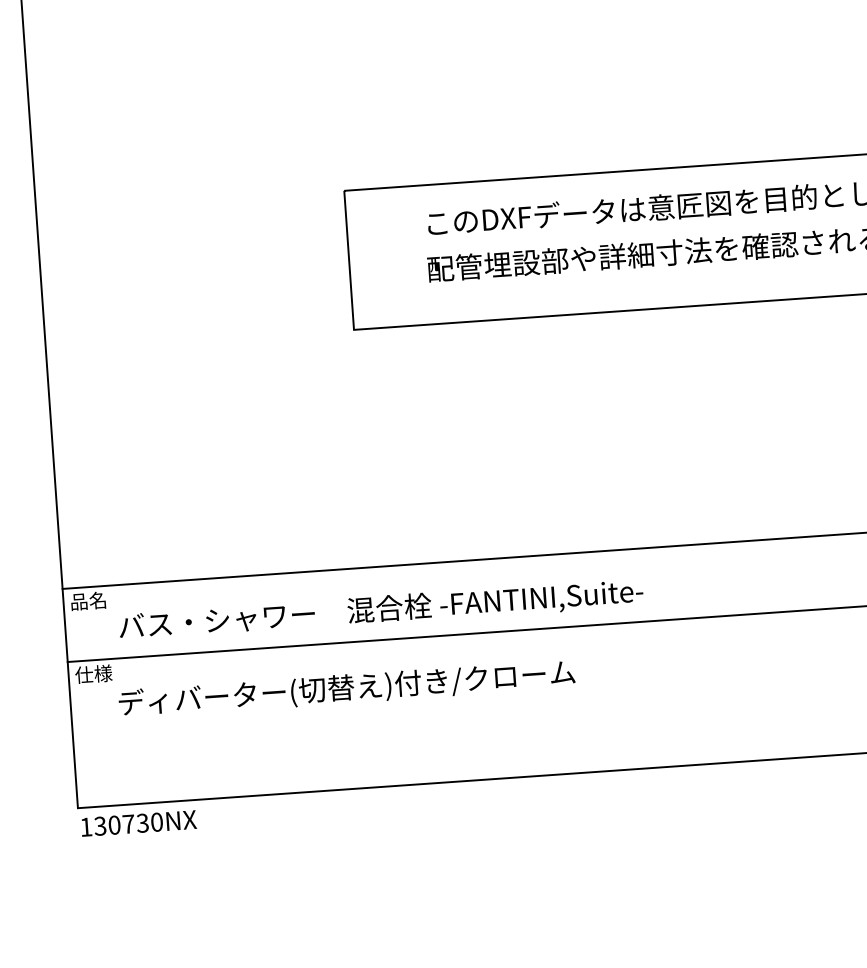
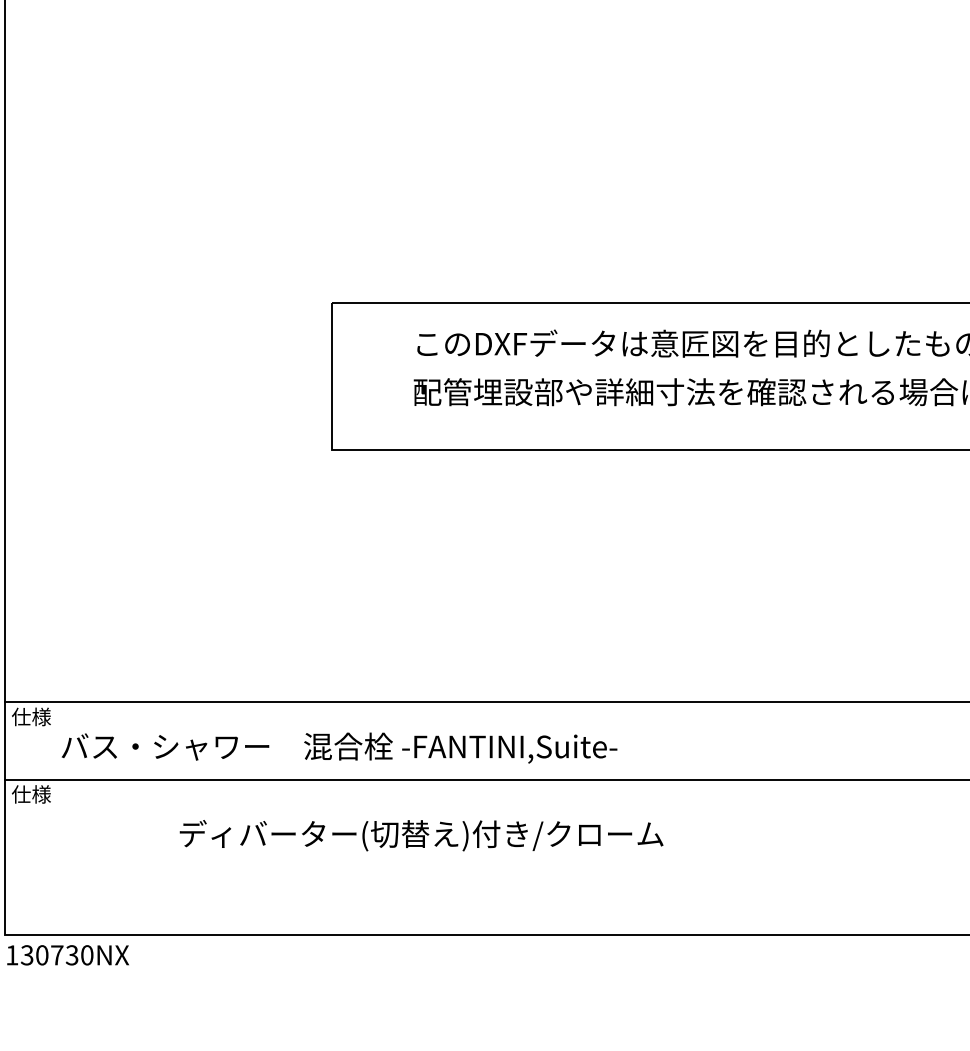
text: (88, 600) -> (31, 716), 品名 -> 仕様
text: (346, 688) -> (421, 835), moved

